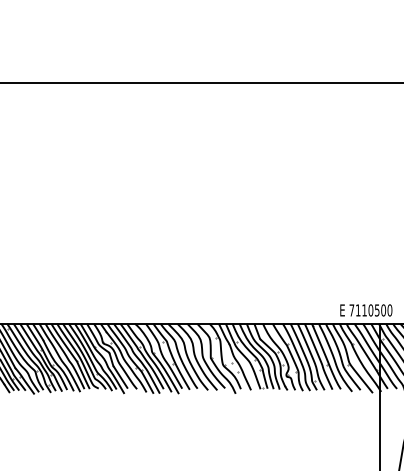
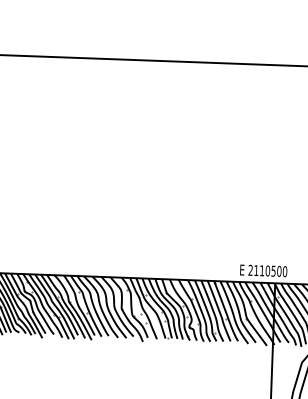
text: (351, 310) -> (250, 270), 7110500 -> 2110500

